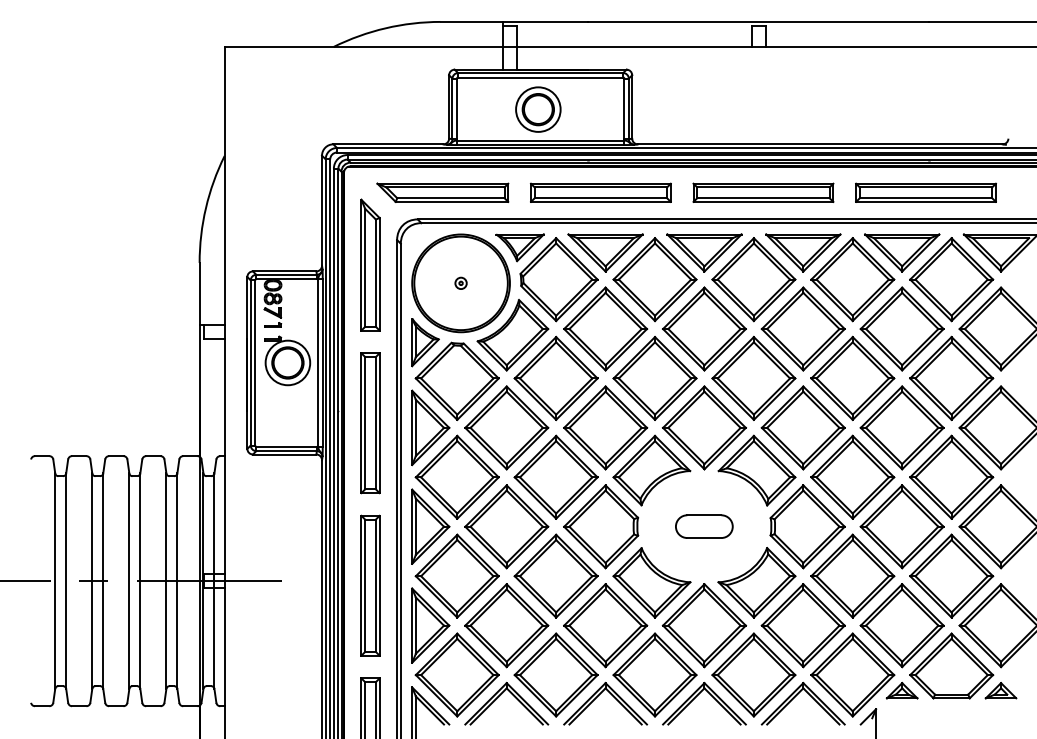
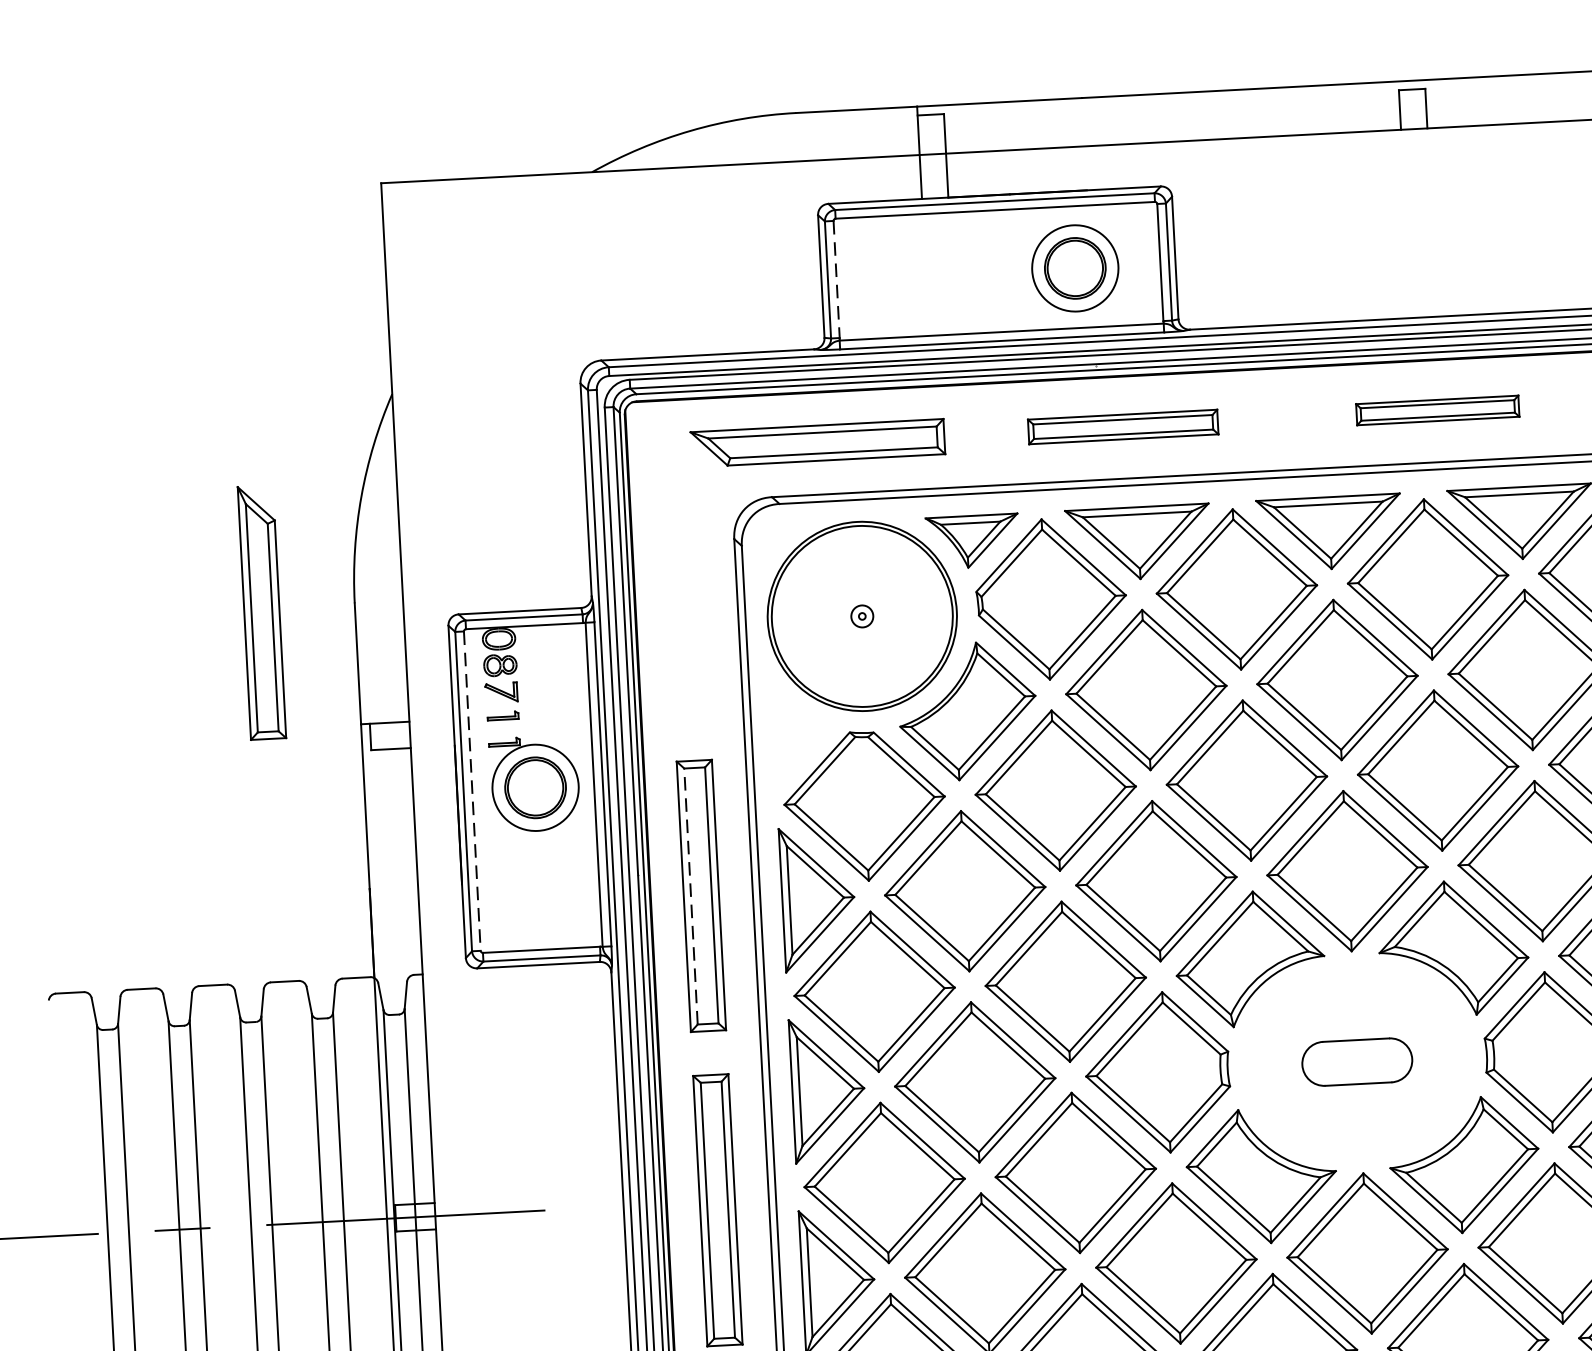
line: (456, 109) -> (835, 280), solid -> dashed
part: (538, 109) -> (1075, 268), moved
part: (600, 192) -> (1122, 426), size x0.7
part: (763, 192) -> (1437, 410), size x0.6
part: (370, 264) -> (261, 611), moved
part: (425, 342) -> (799, 734), removed
line: (255, 362) -> (472, 790), solid -> dashed
line: (365, 422) -> (691, 895), solid -> dashed

